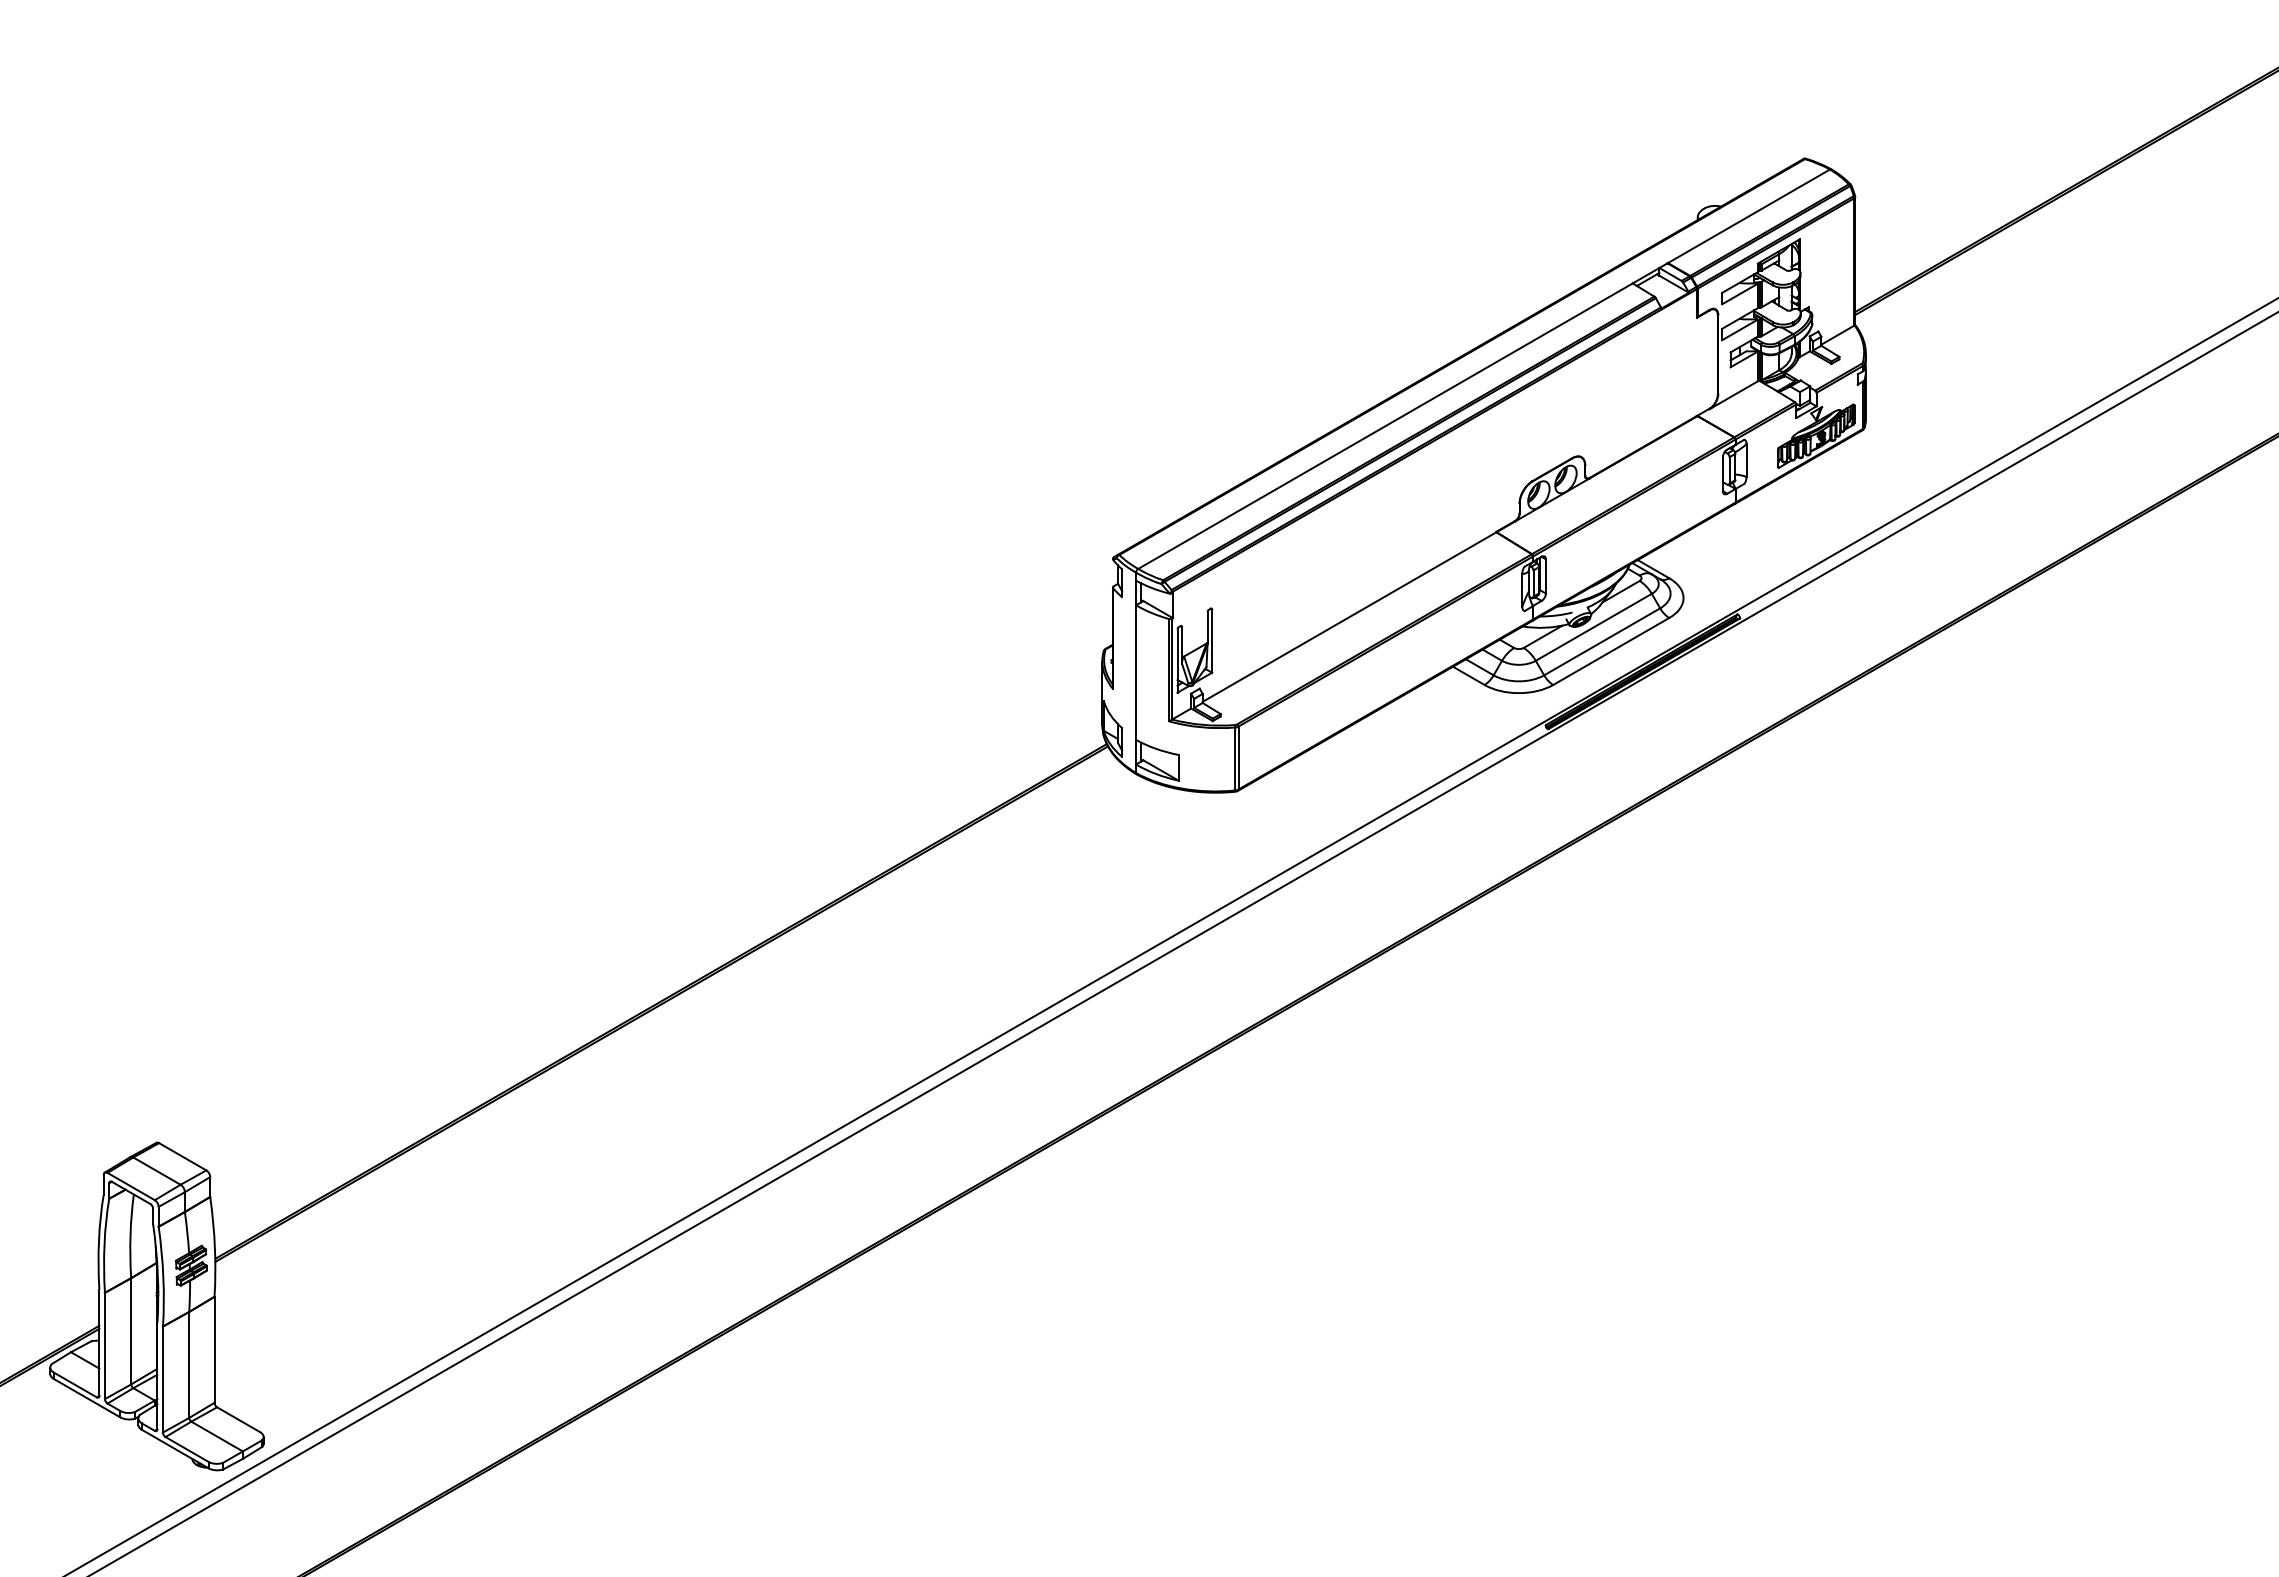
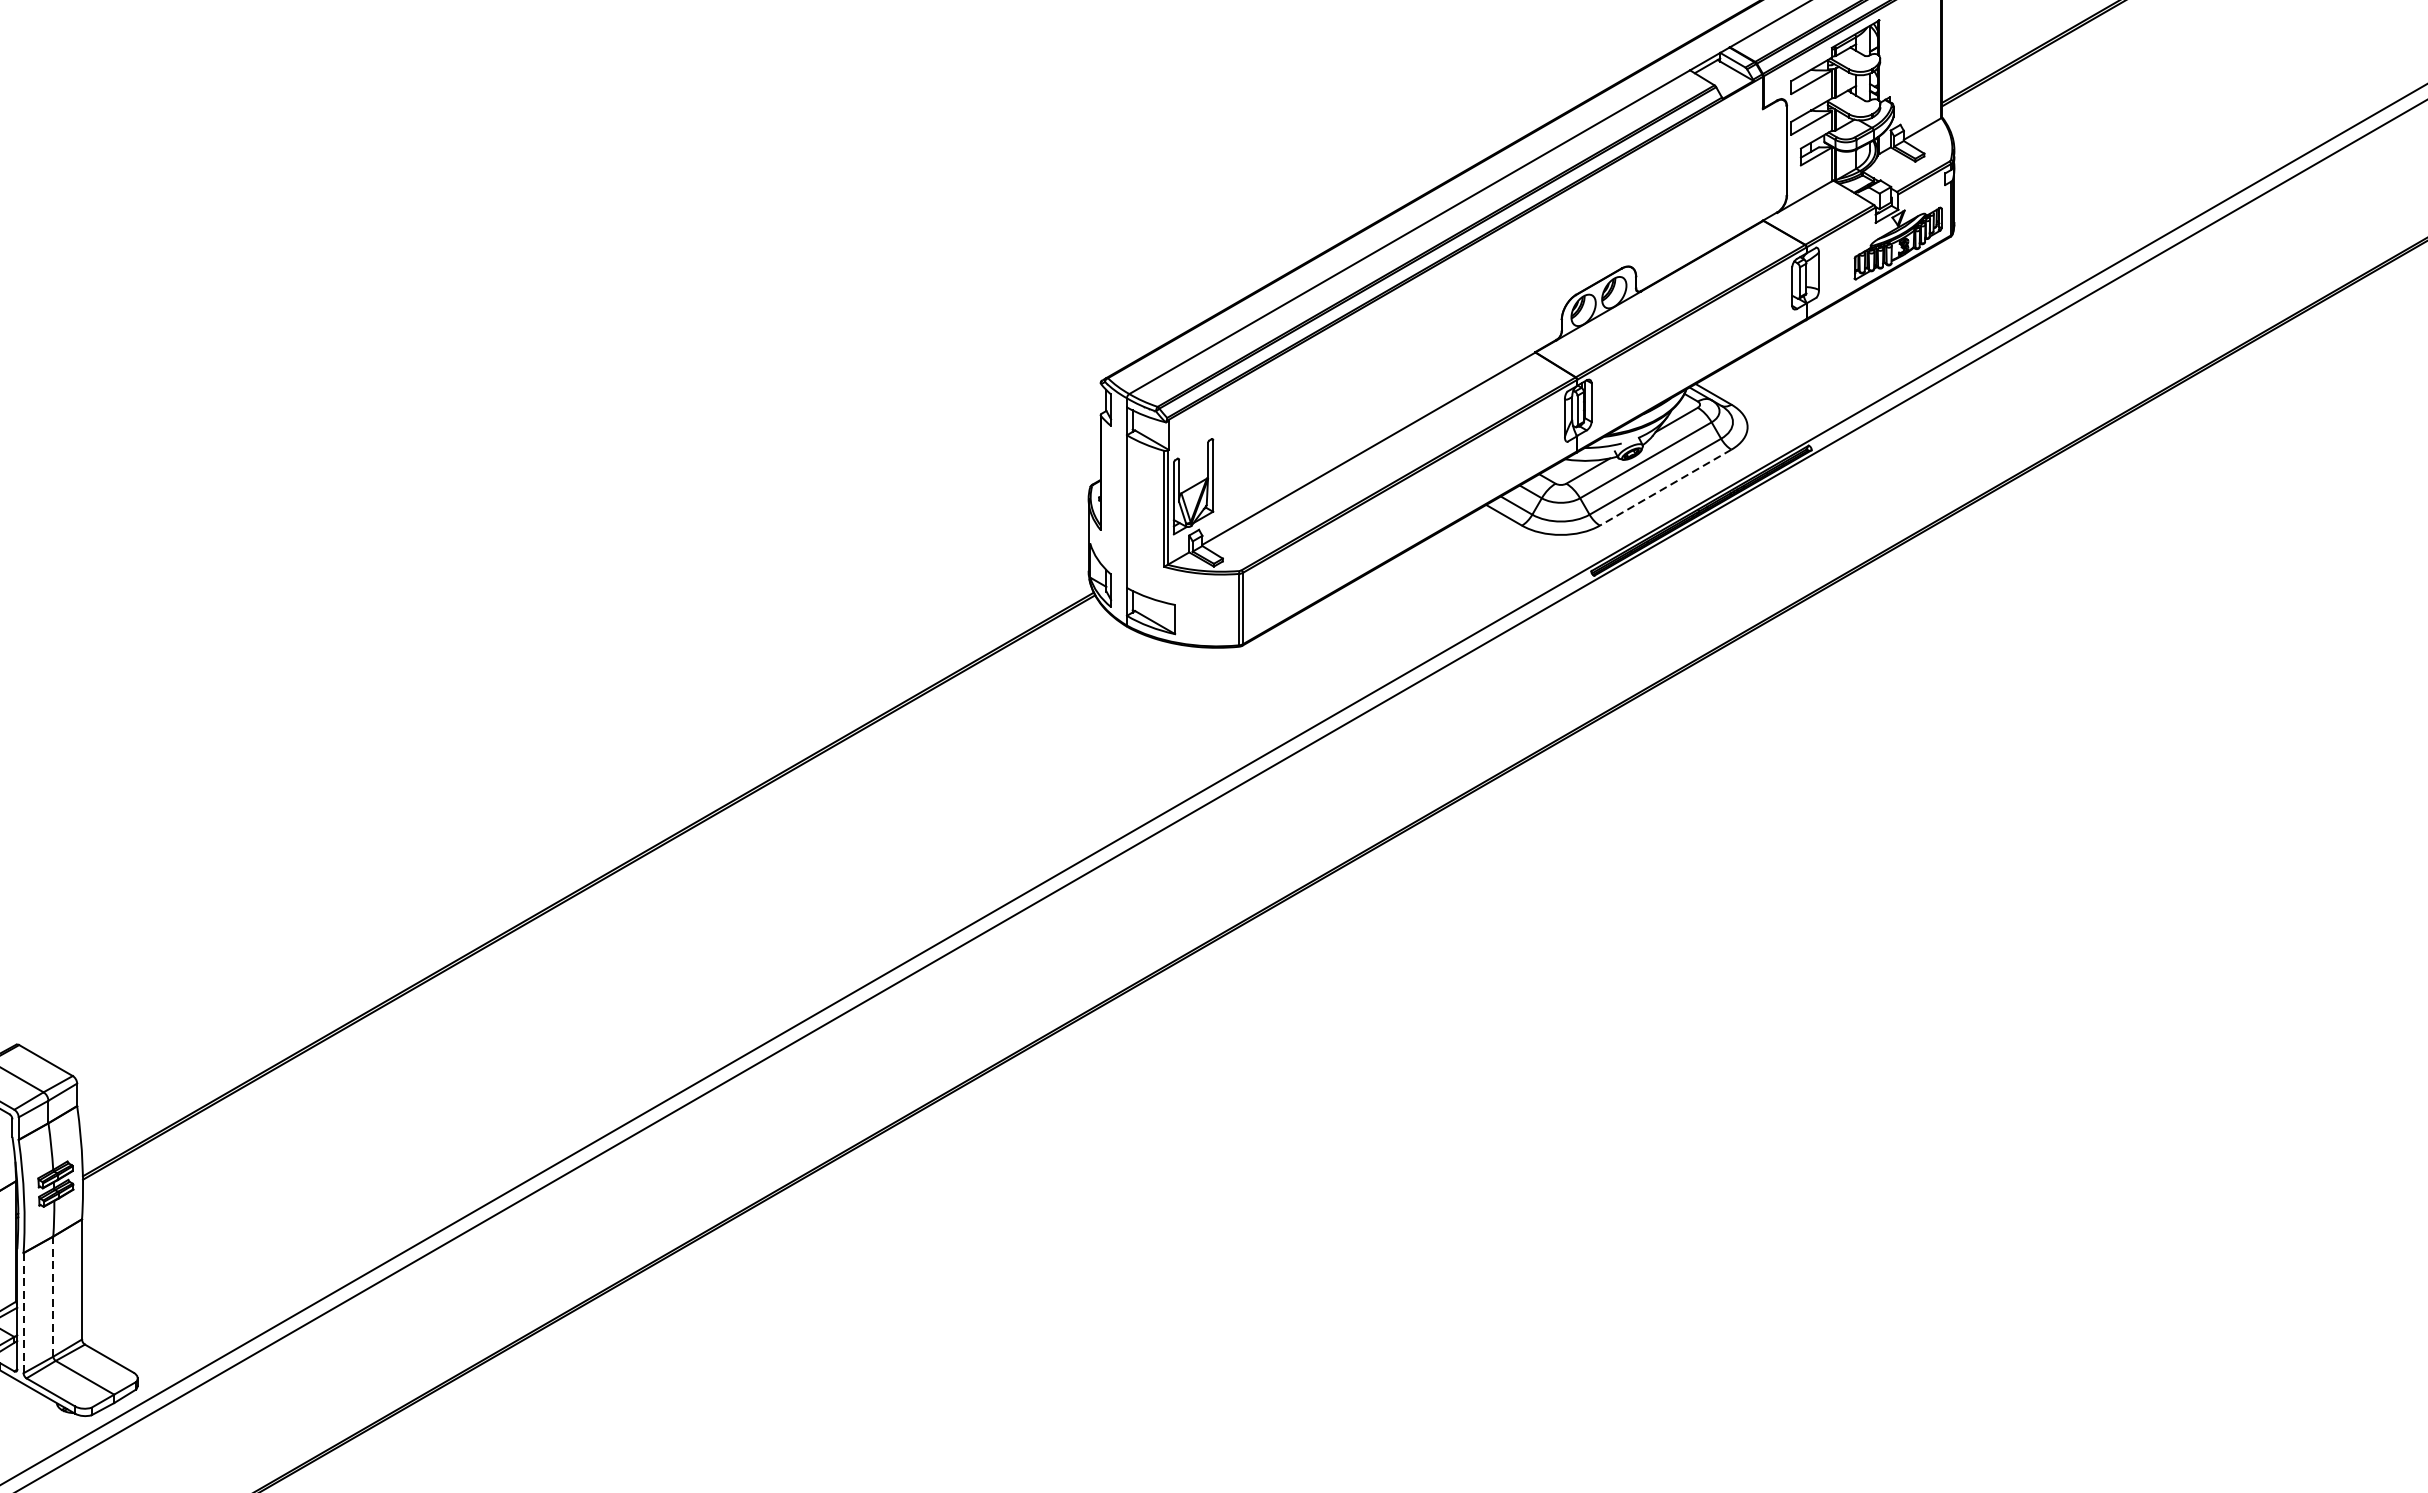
line: (1611, 651) -> (1665, 487), solid -> dashed
line: (189, 1364) -> (53, 1296), solid -> dashed
line: (162, 1379) -> (23, 1313), solid -> dashed

